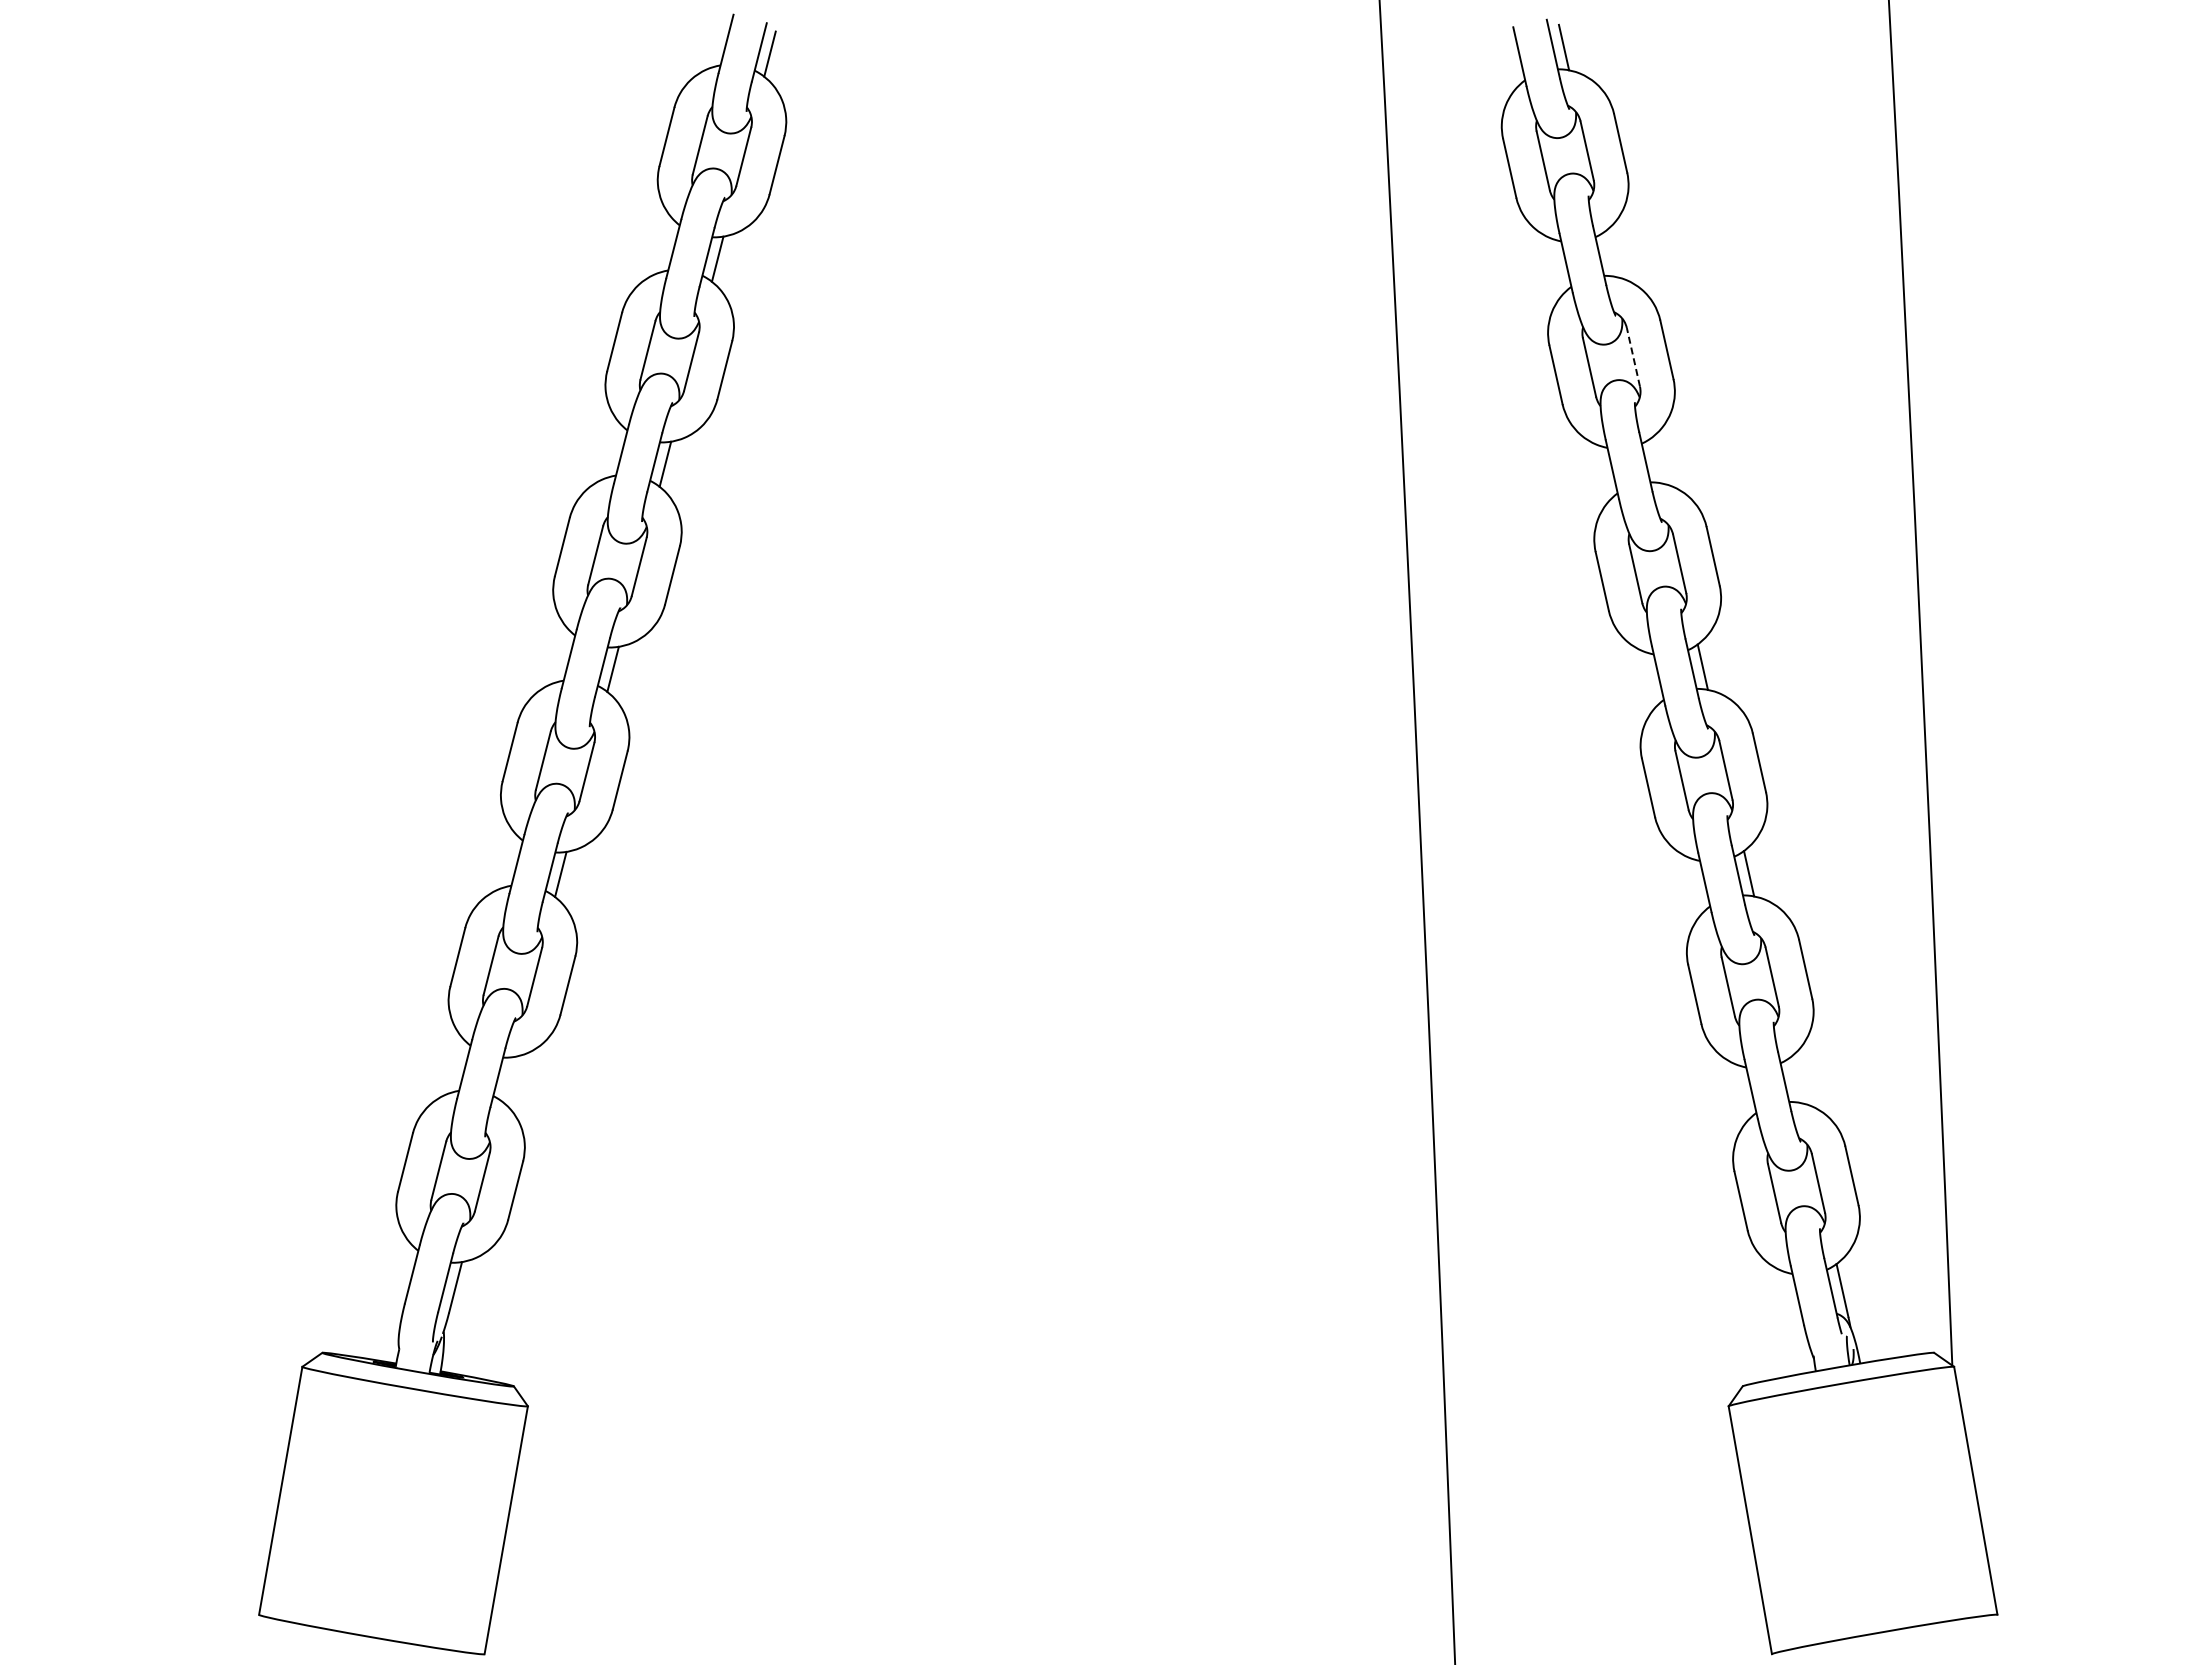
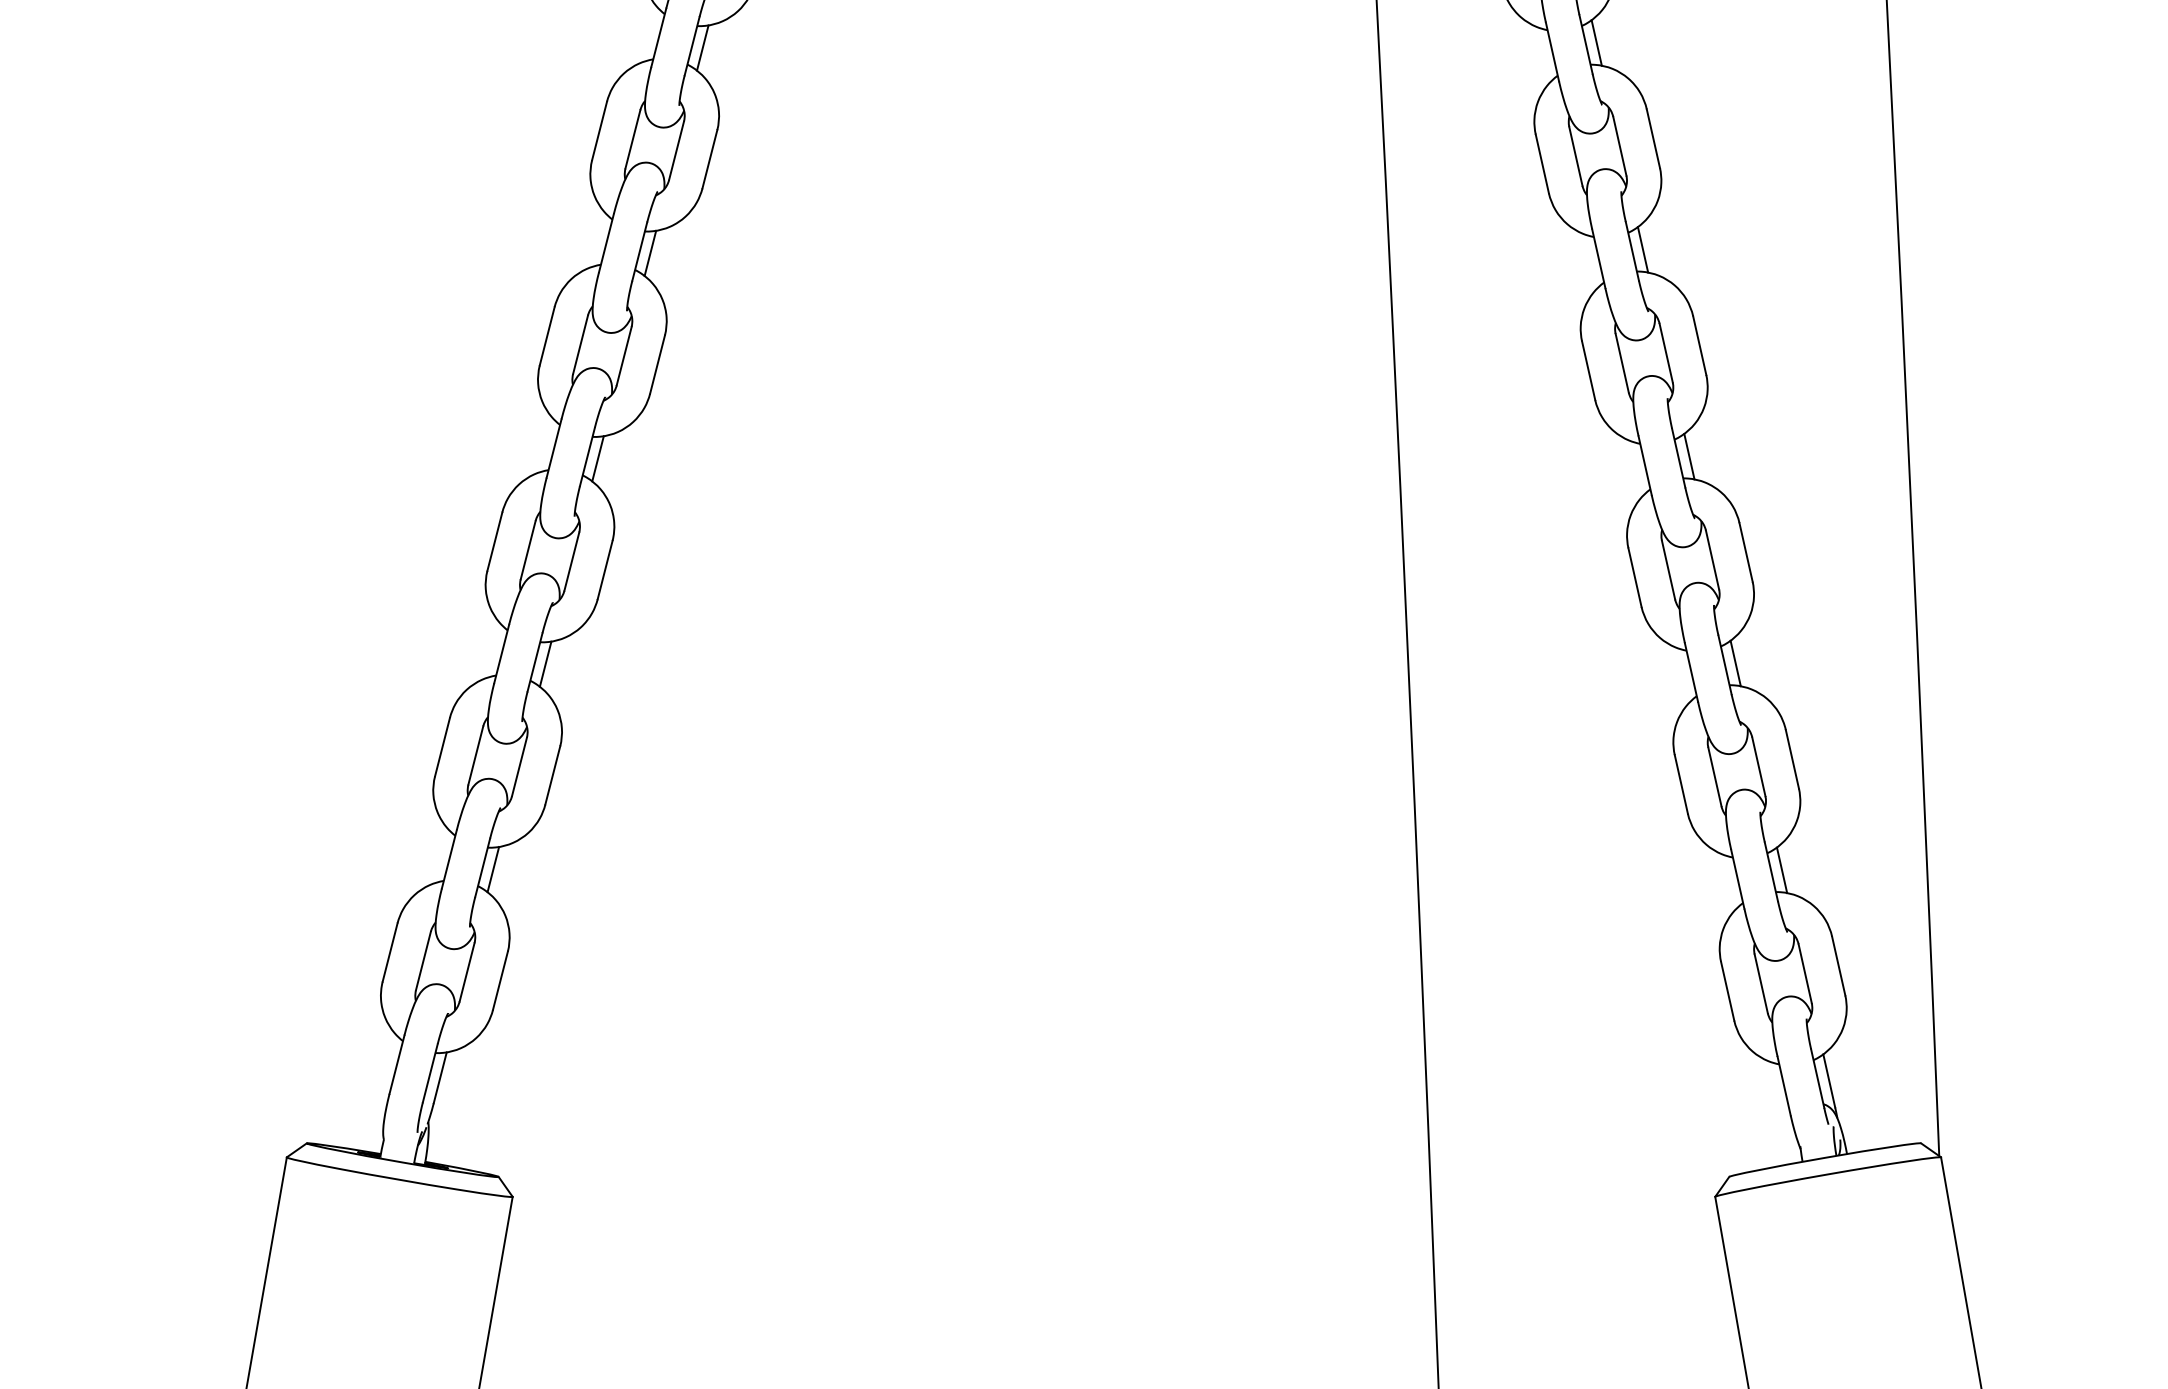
line: (1610, 253) -> (1596, 42), added
line: (1633, 356) -> (1619, 145), dashed -> solid
line: (1656, 460) -> (1642, 249), added
line: (508, 1079) -> (493, 869), added
line: (1795, 1079) -> (1782, 869), added

